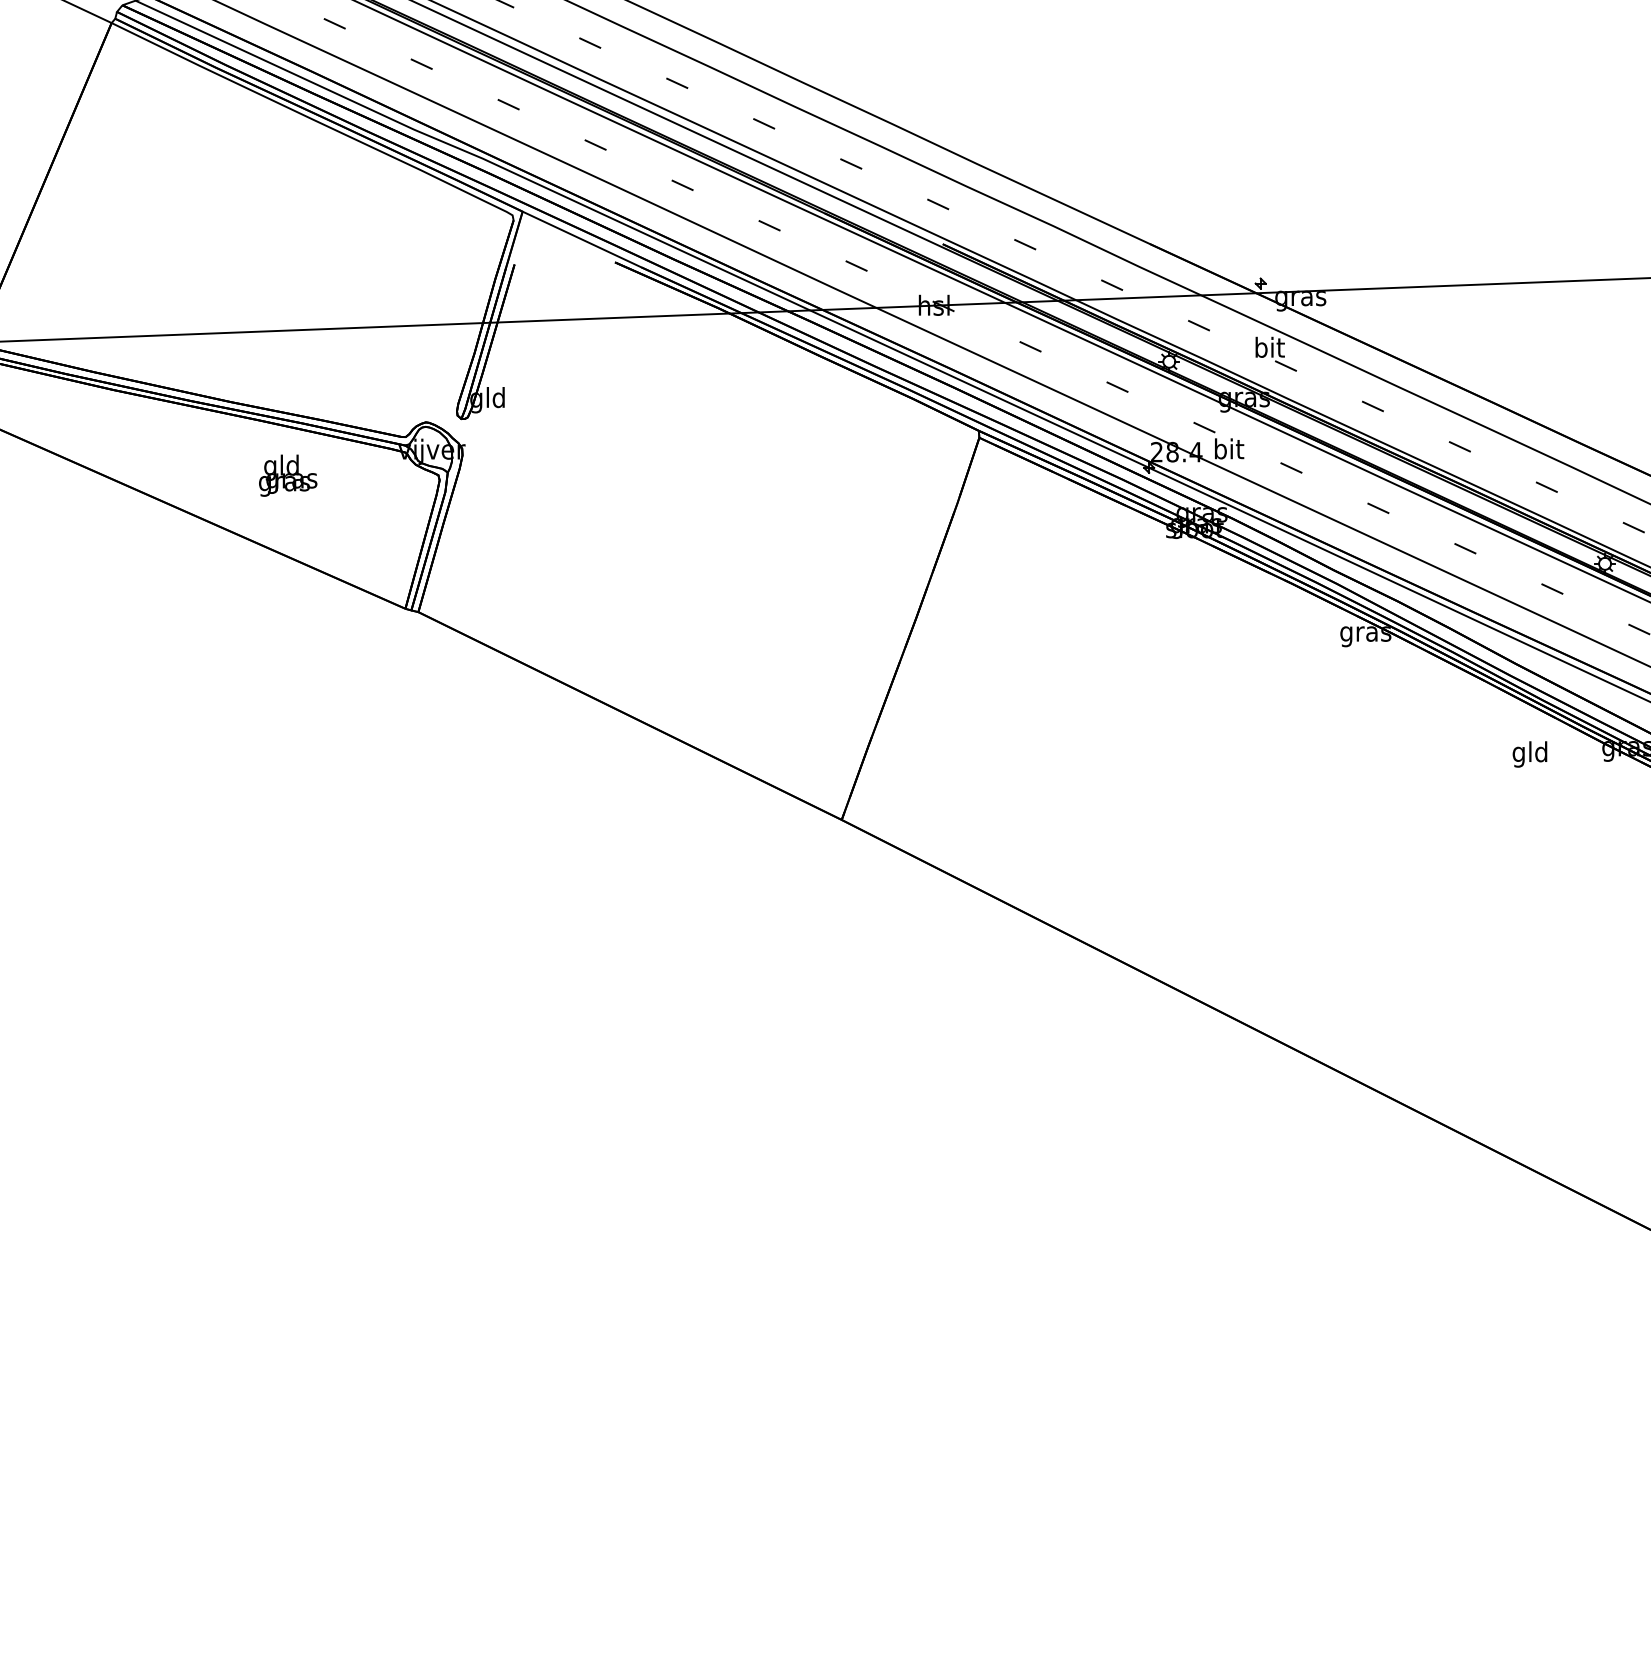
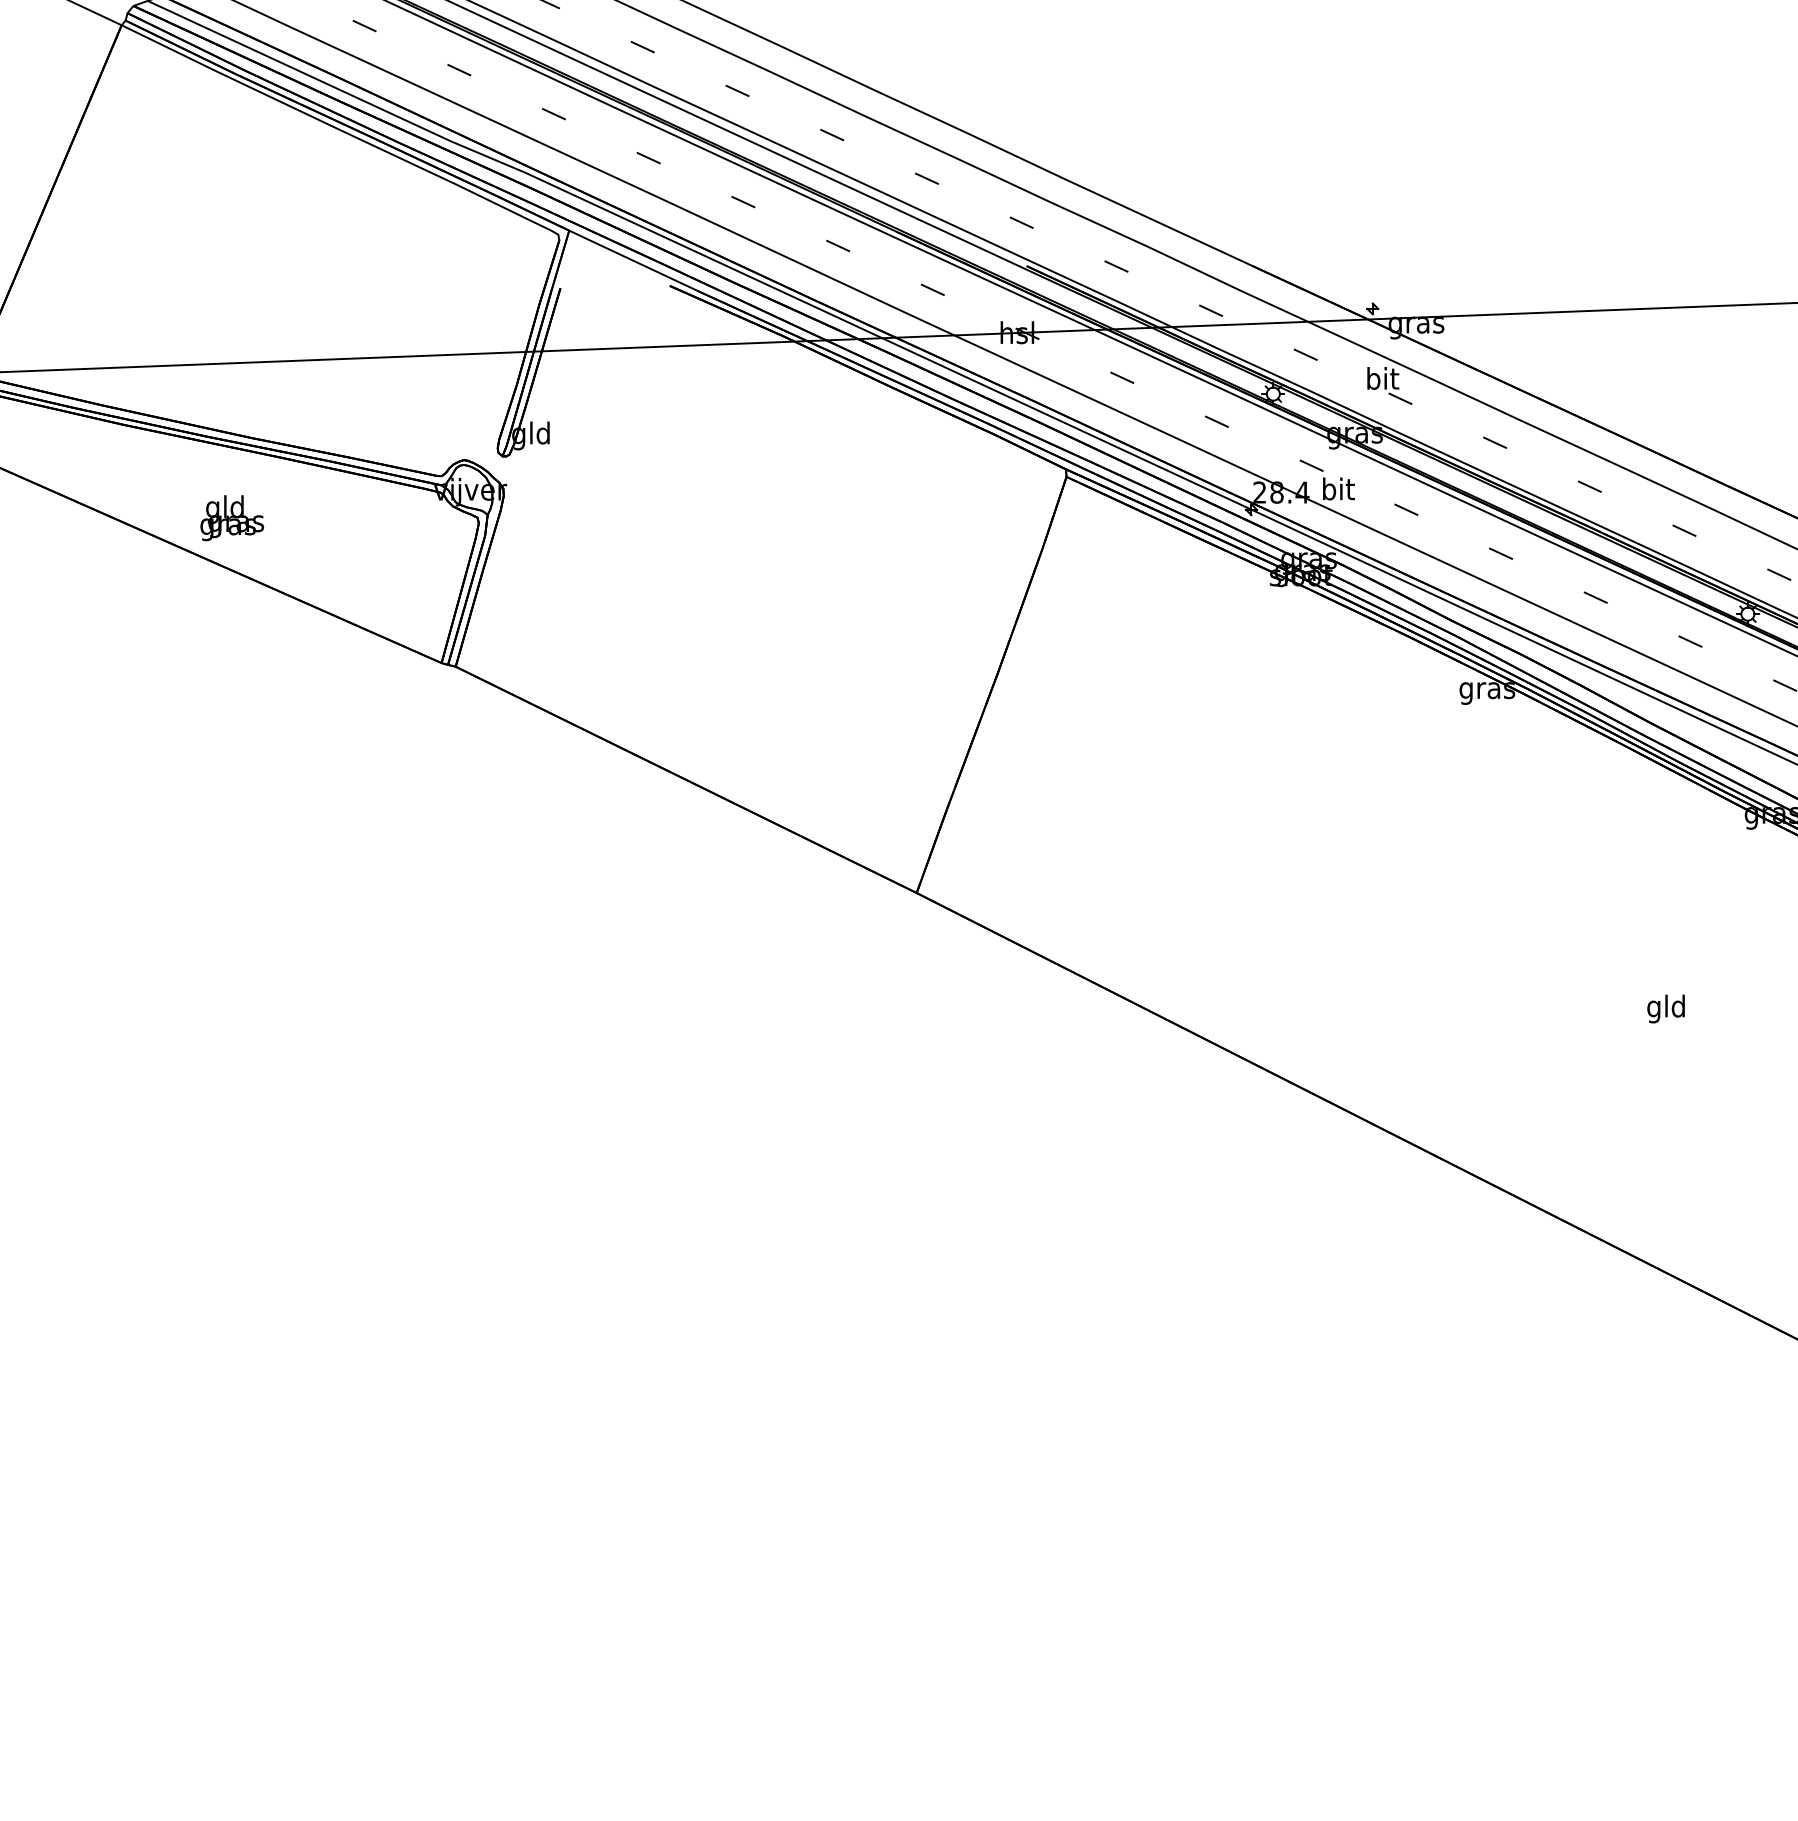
text: (288, 475) -> (232, 517), moved
text: (1529, 754) -> (1665, 1009), moved

